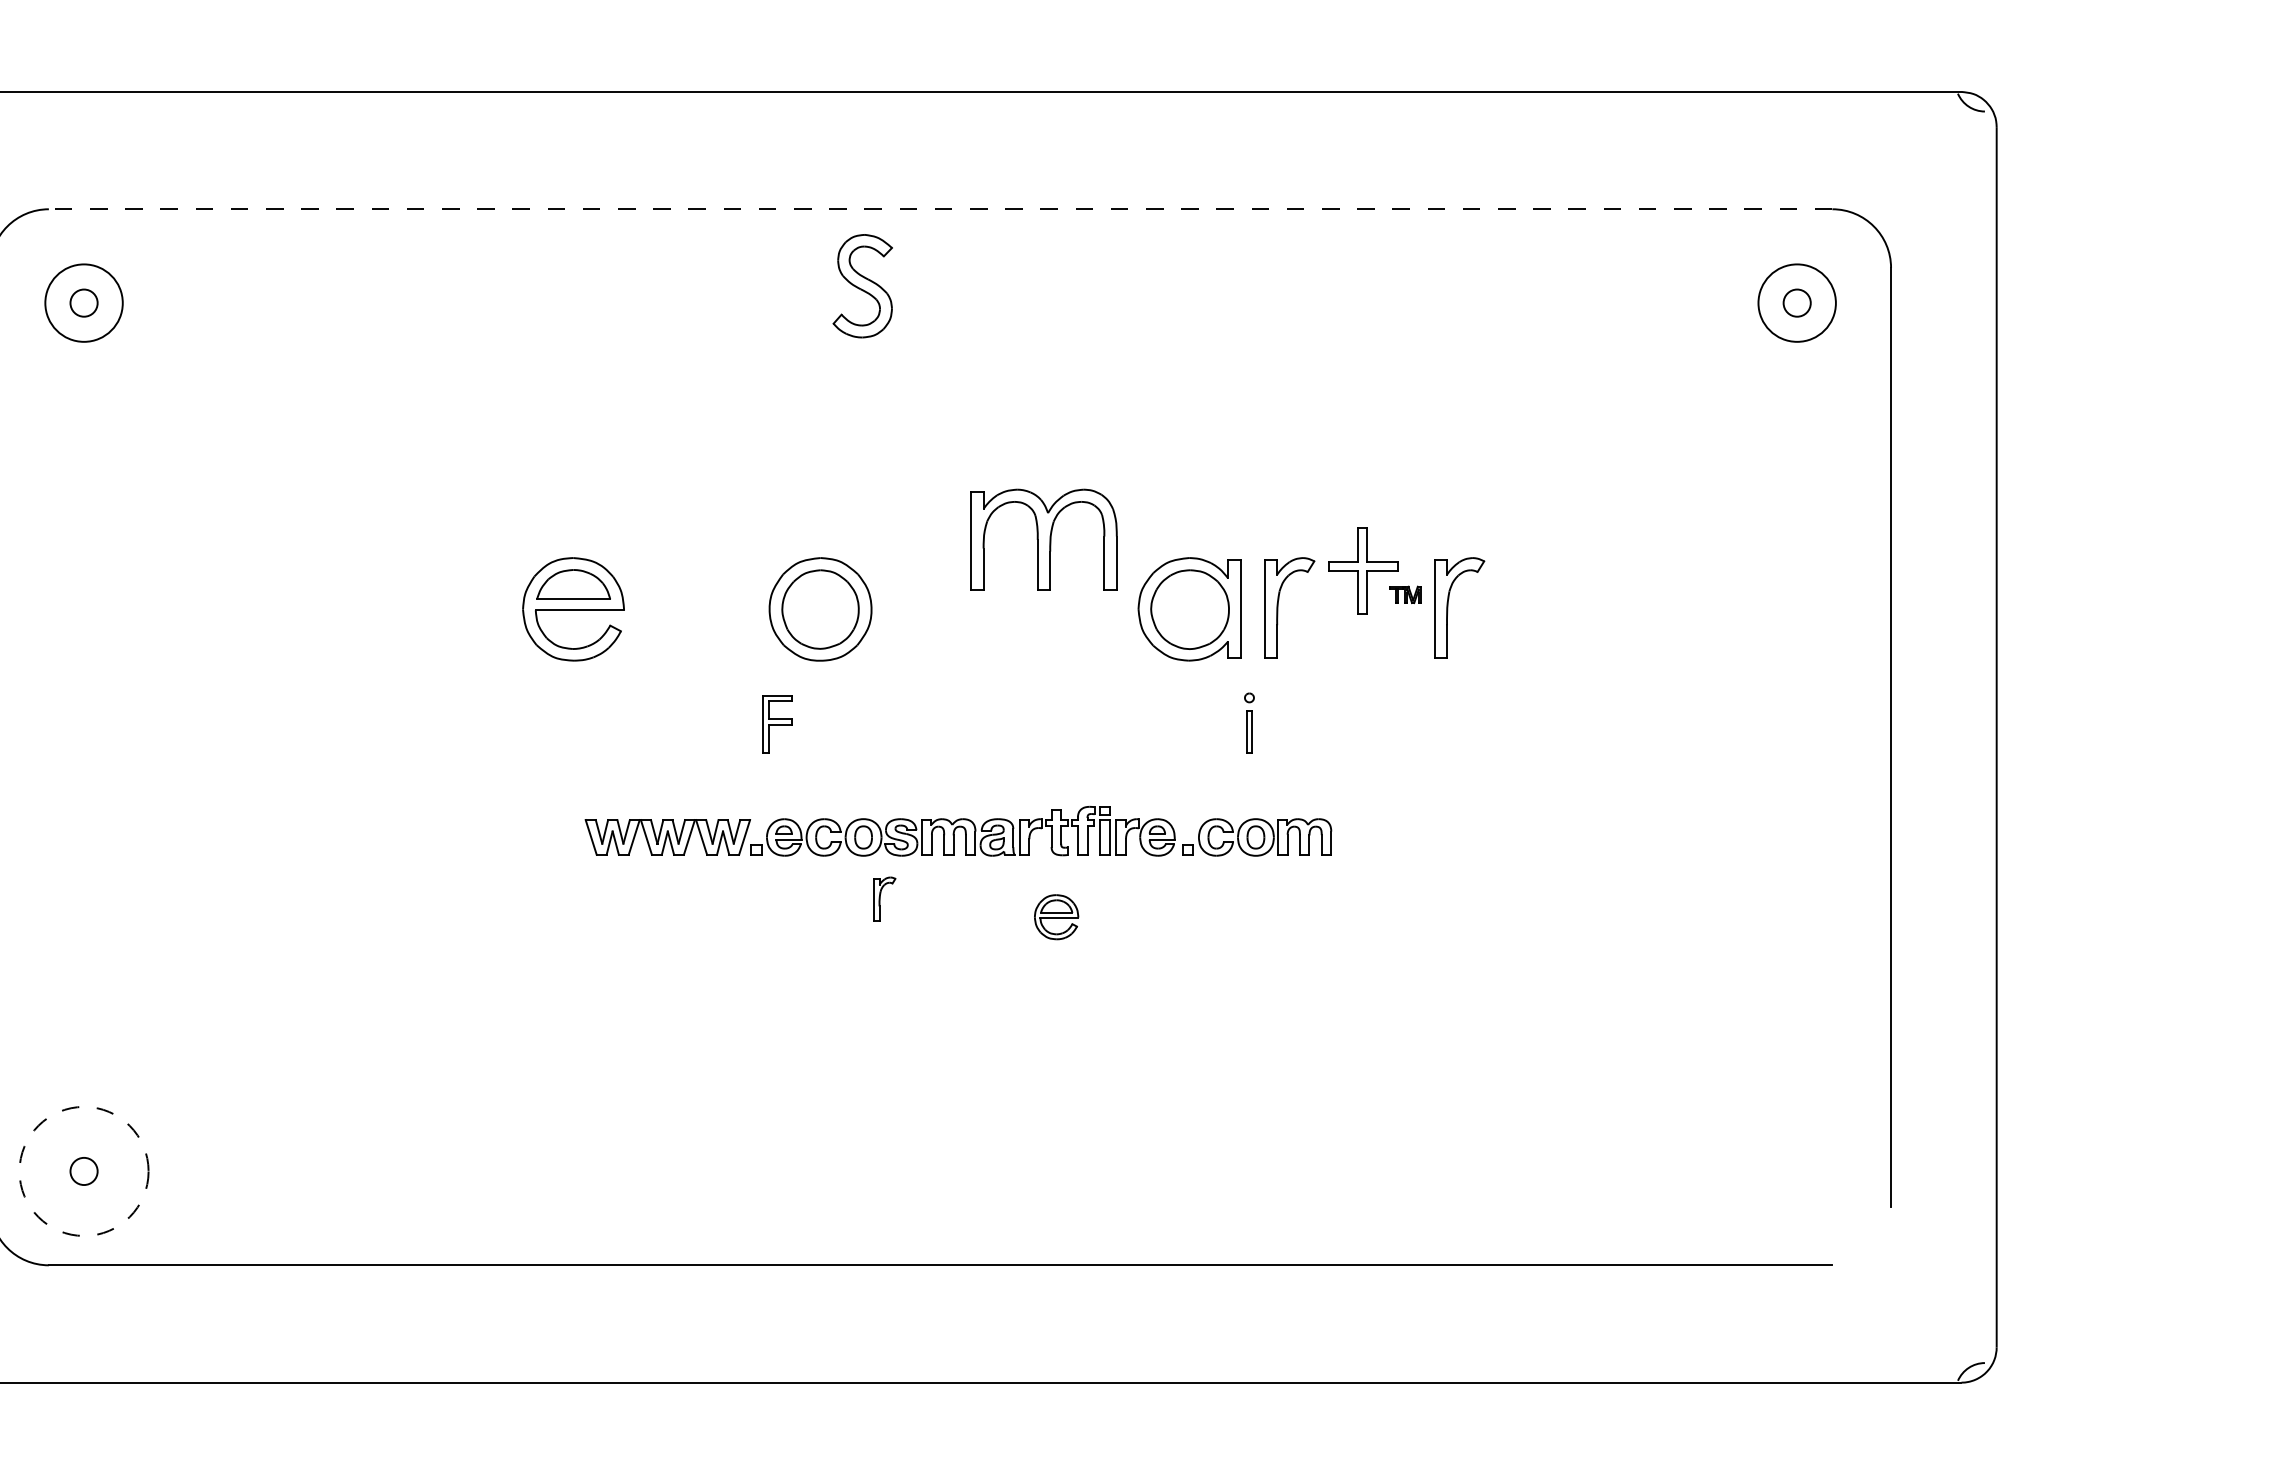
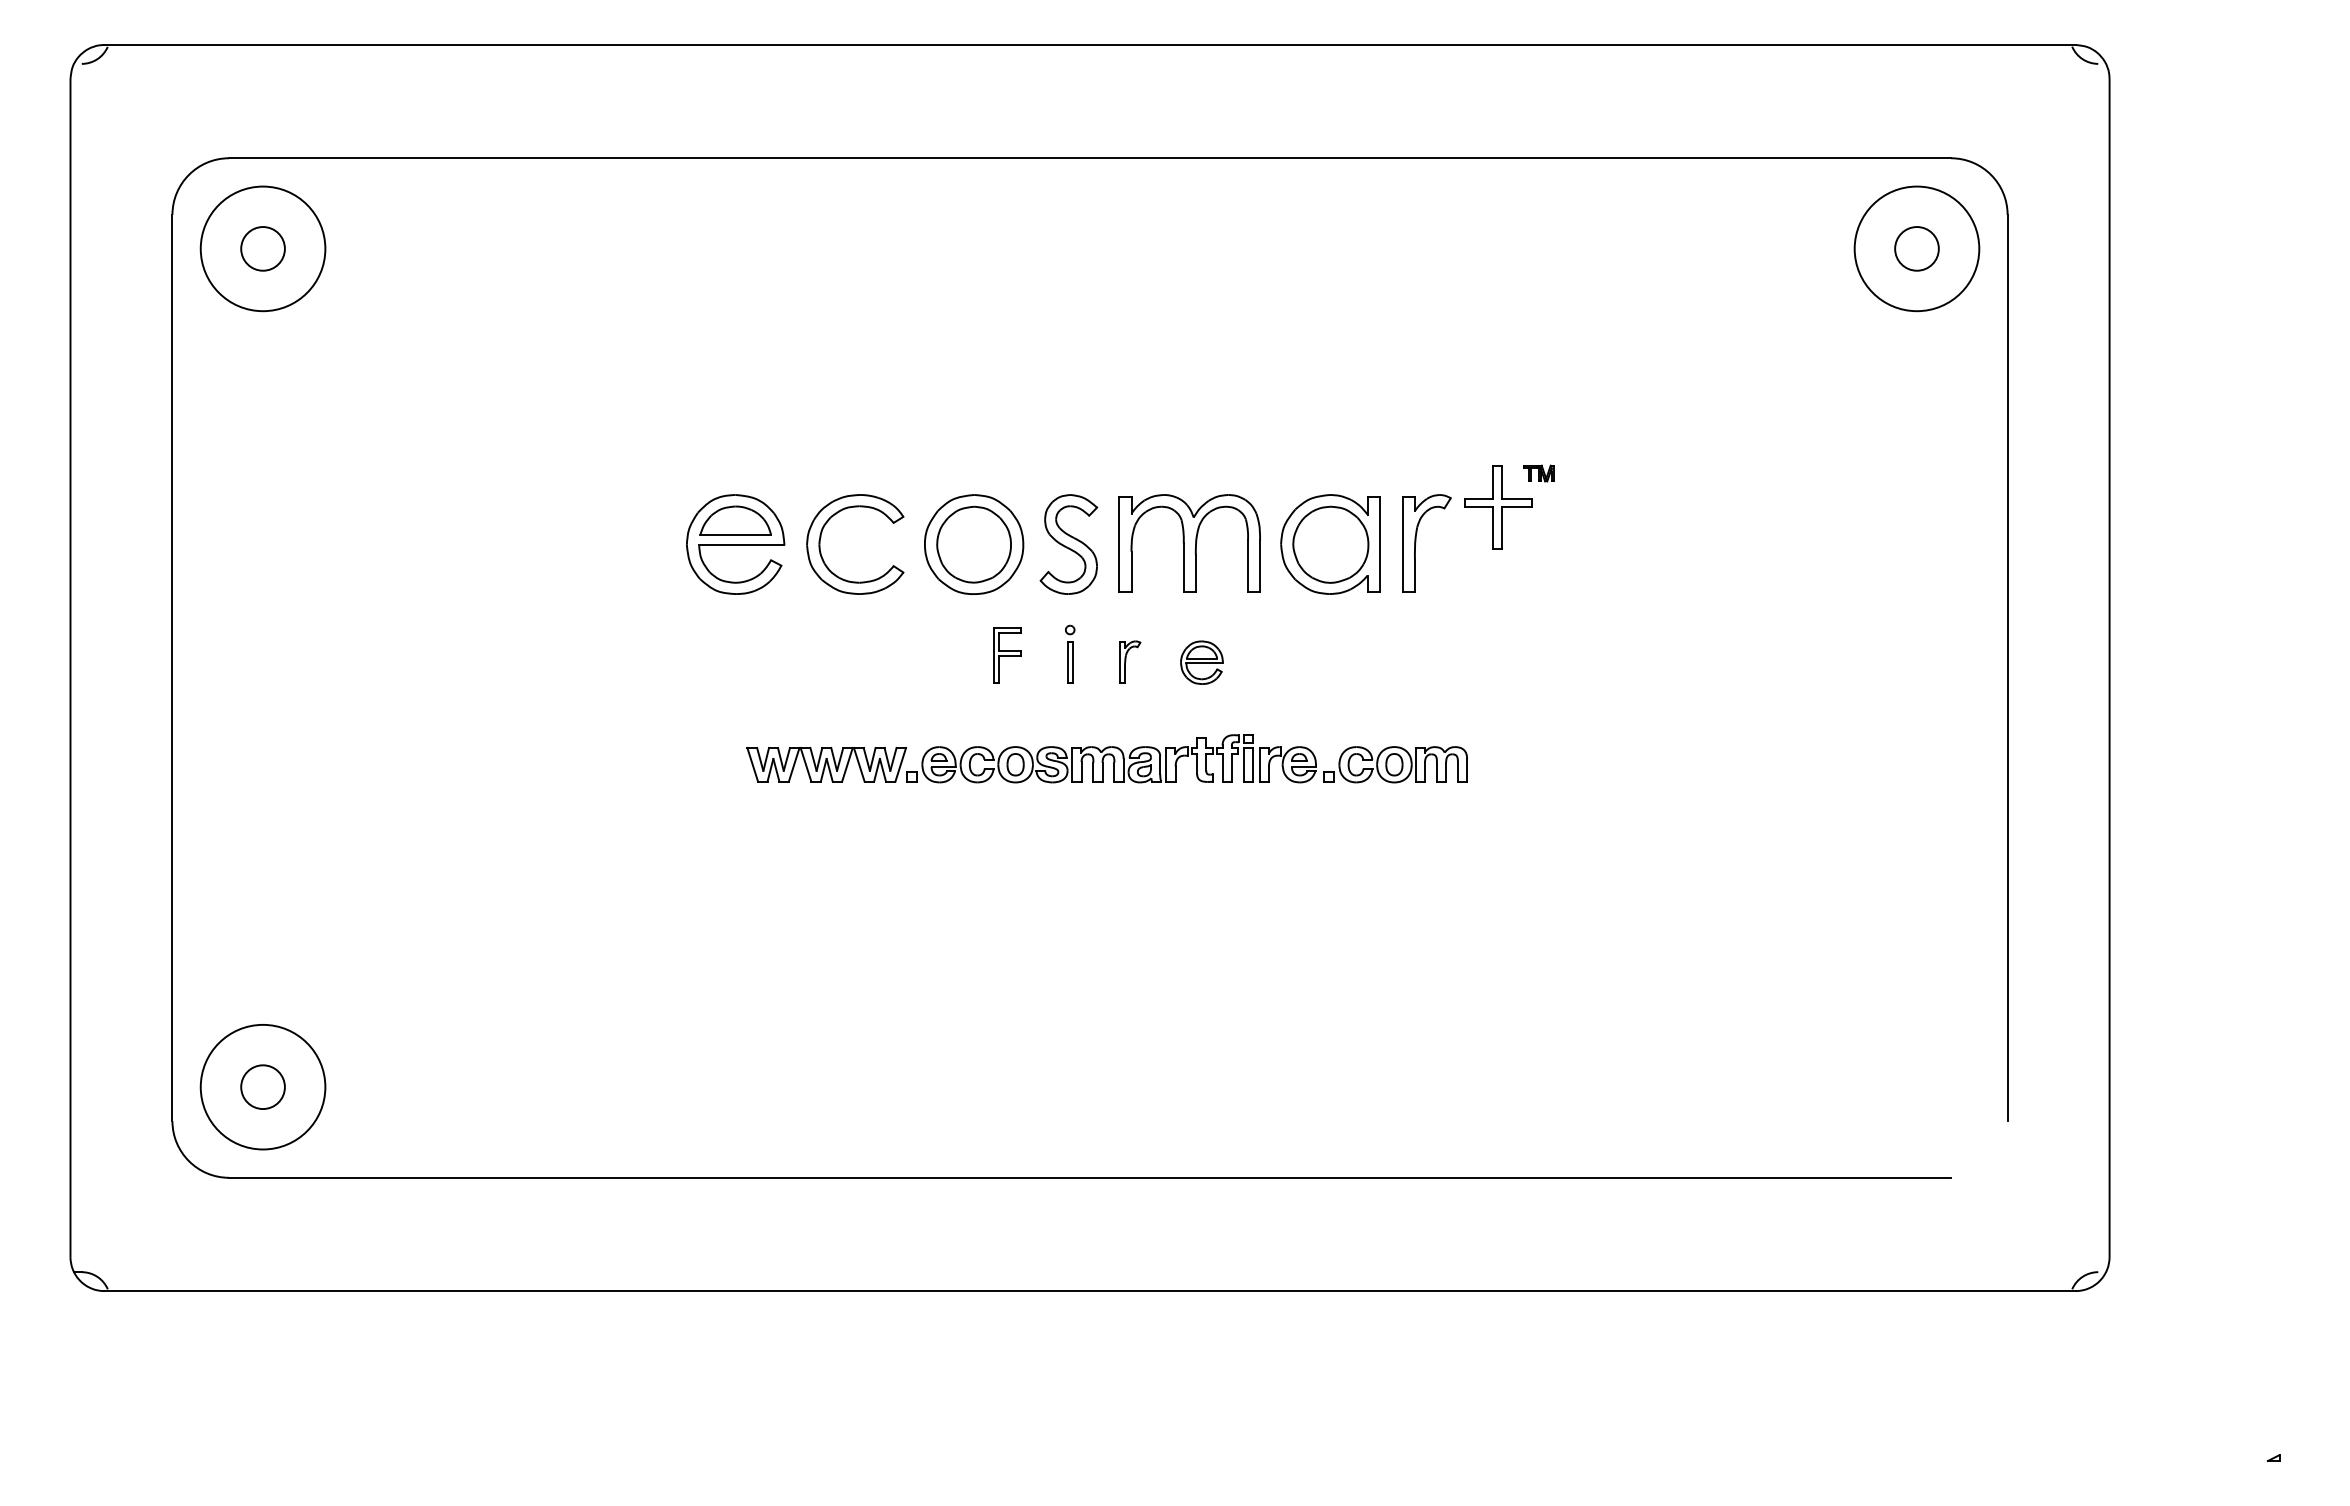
line: (941, 209) -> (1090, 158), dashed -> solid
part: (862, 286) -> (1068, 544), moved
circle: (83, 302) -> (262, 248), size x1.67
circle: (83, 302) -> (262, 248), size x1.67
circle: (1796, 302) -> (1916, 248), size x1.67
circle: (1796, 302) -> (1916, 248), size x1.67
part: (1043, 539) -> (1189, 543), moved
part: (1405, 594) -> (1538, 473), moved
part: (662, 602) -> (821, 537), added
part: (1448, 607) -> (1580, 542), removed
part: (1249, 722) -> (1070, 653), moved
part: (777, 724) -> (1007, 655), moved
part: (885, 898) -> (1130, 661), moved
part: (1056, 916) -> (1201, 662), moved
circle: (83, 1170) -> (262, 1086), dashed -> solid
circle: (83, 1171) -> (262, 1087), size x1.67

